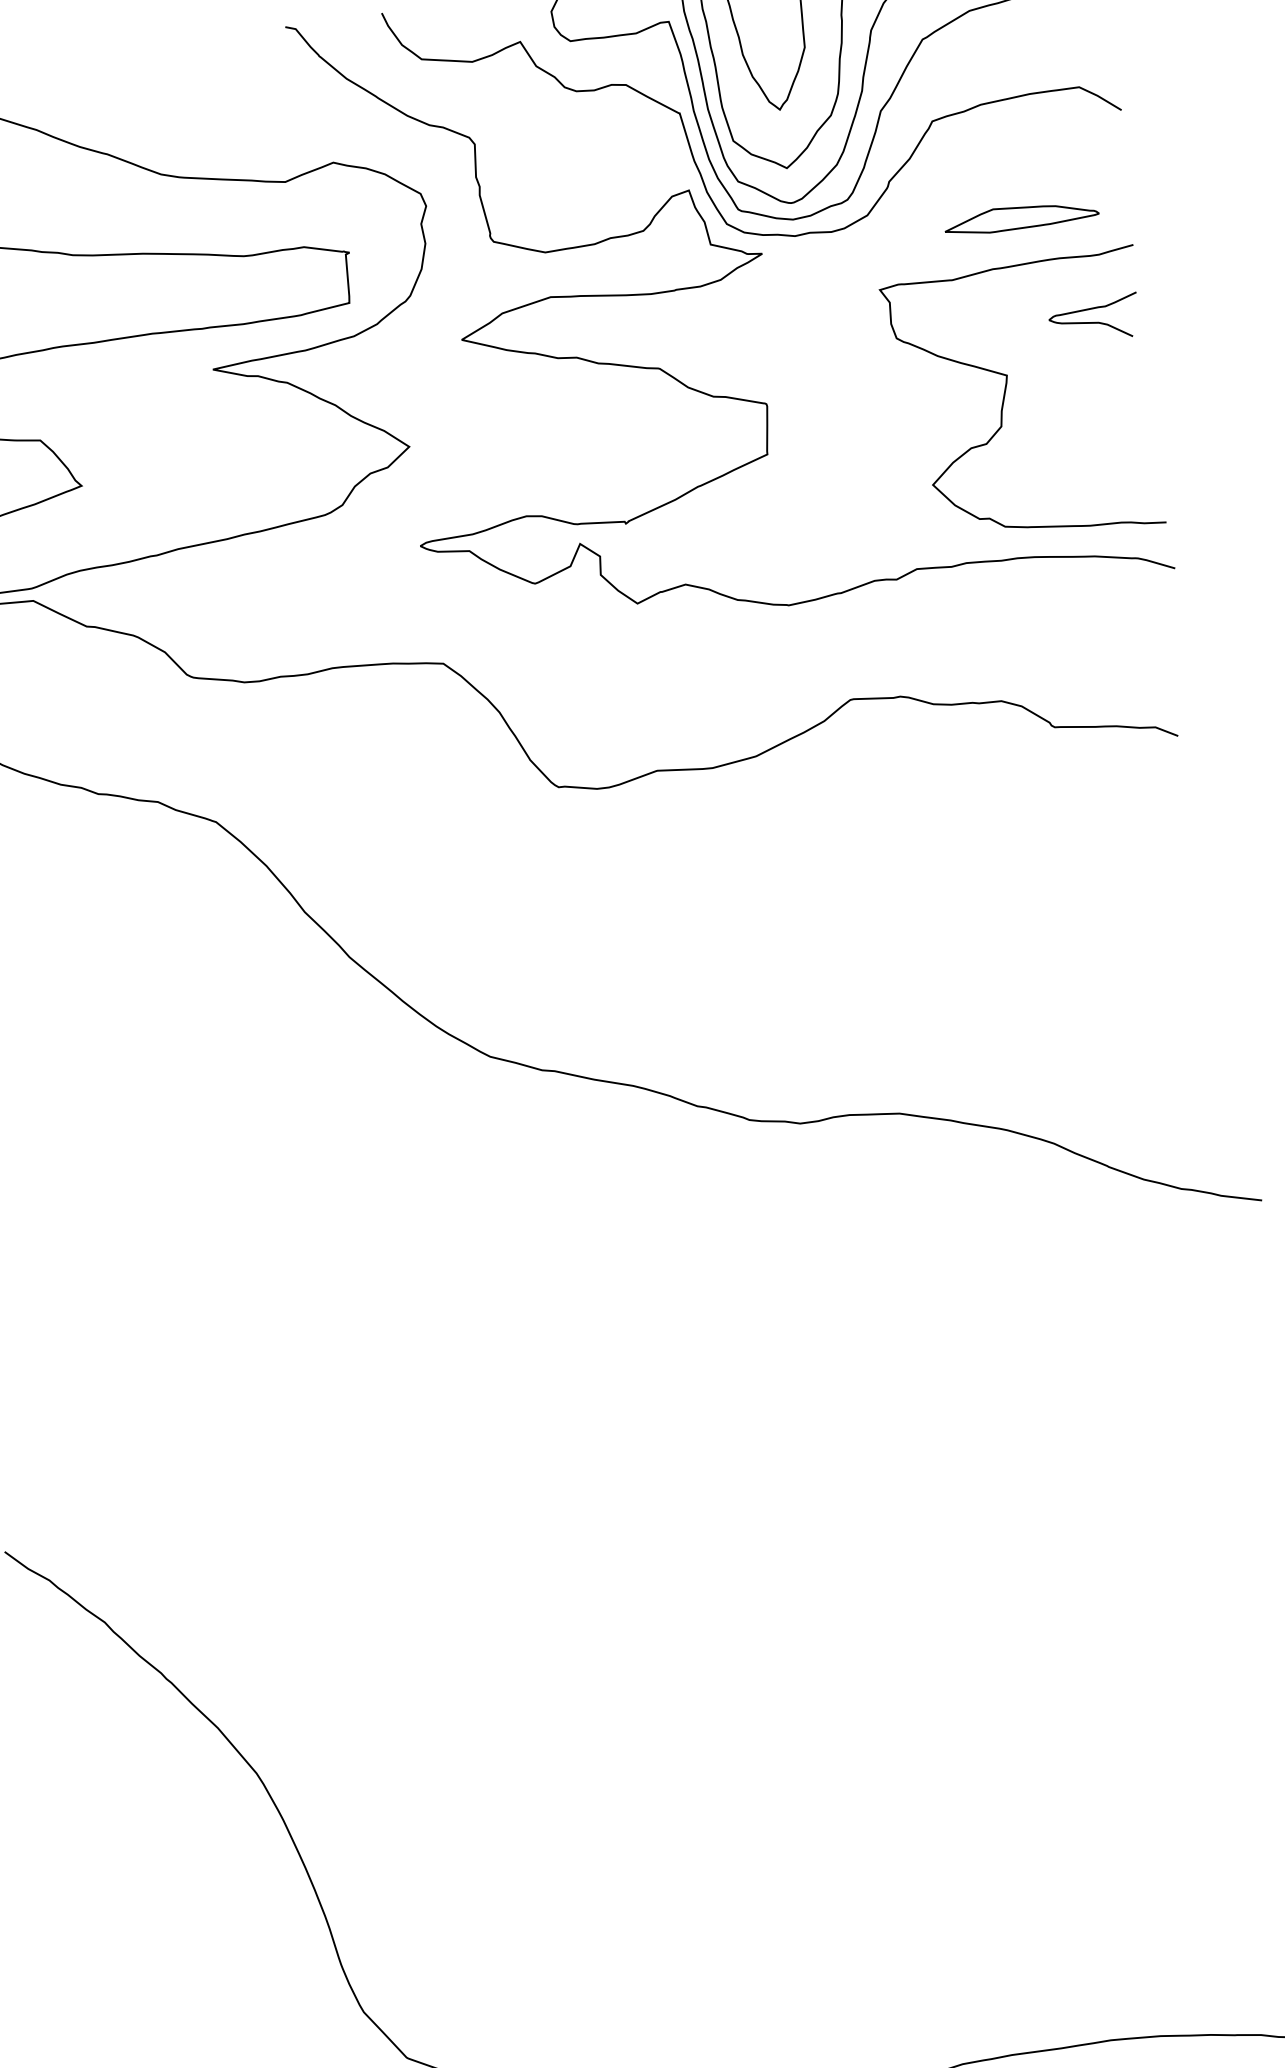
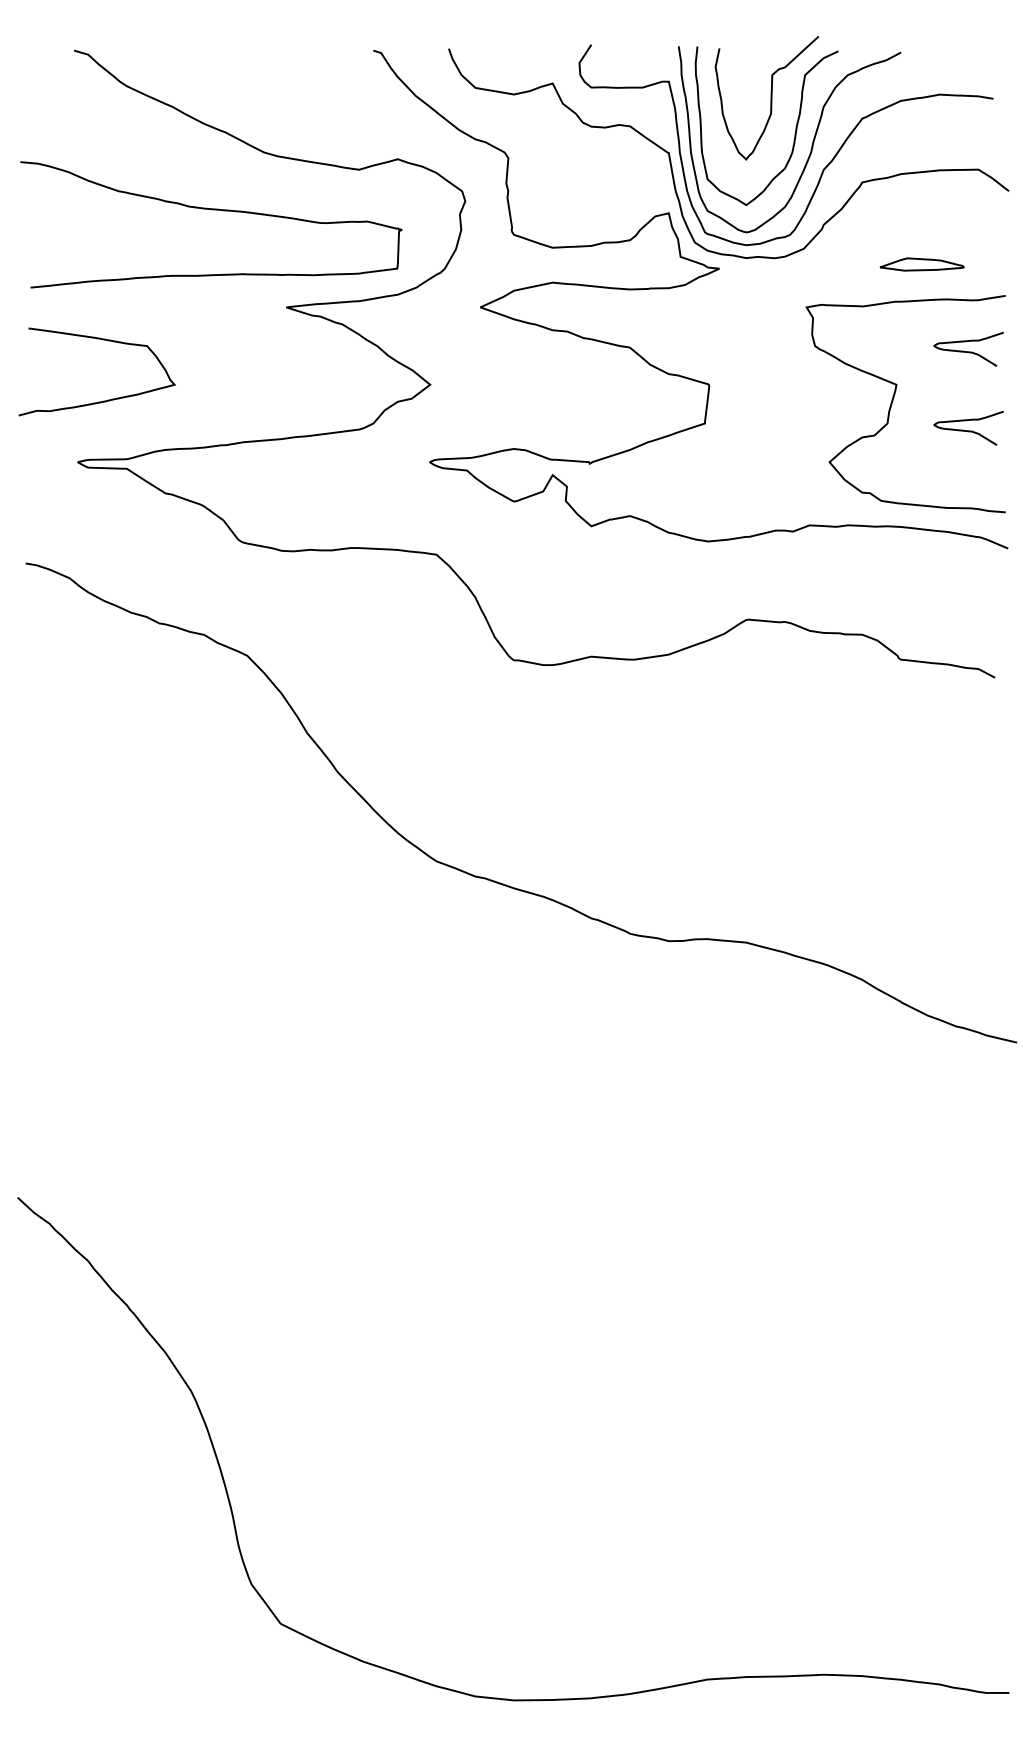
part: (1020, 217) -> (921, 264), size x0.7
curve: (1106, 423) -> (968, 430), added

